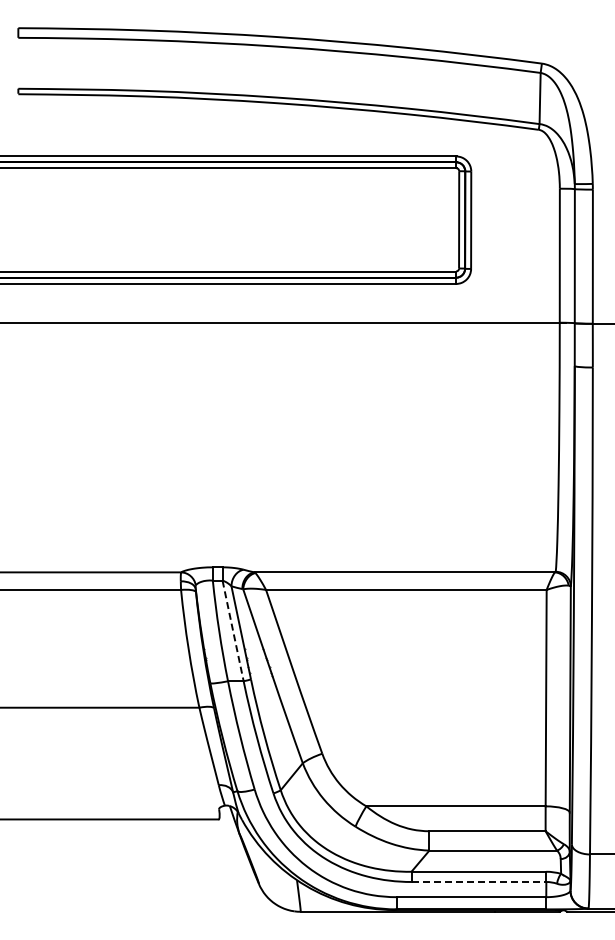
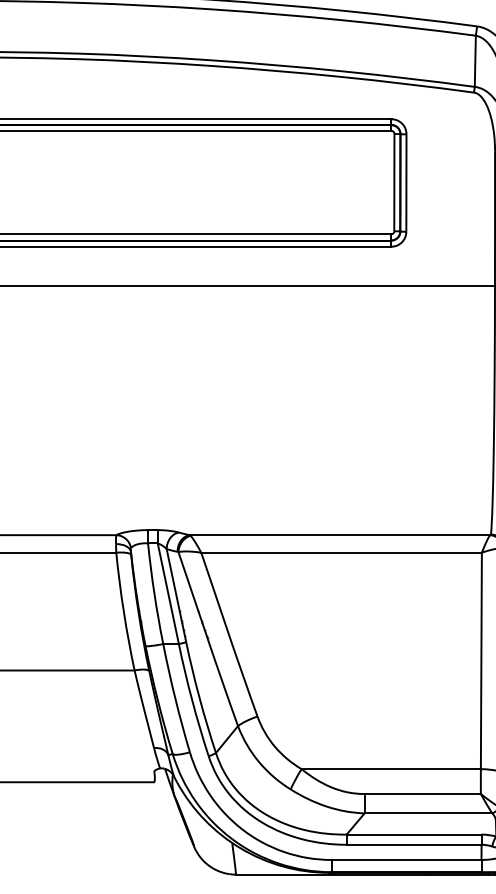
line: (233, 631) -> (168, 594), dashed -> solid
line: (479, 881) -> (414, 844), dashed -> solid

